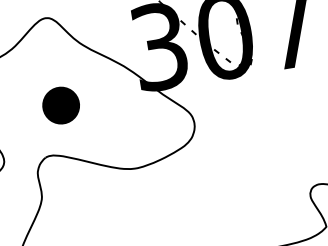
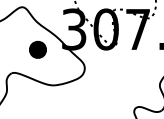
part: (60, 105) -> (37, 49), moved

